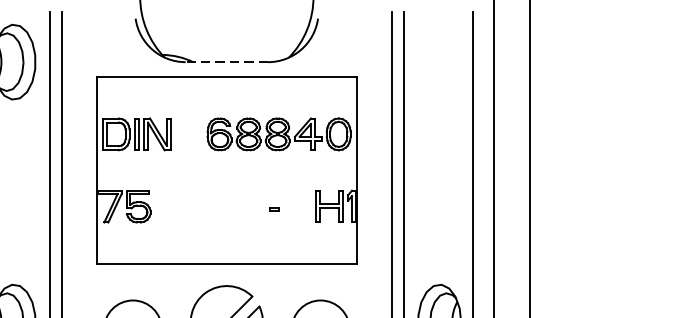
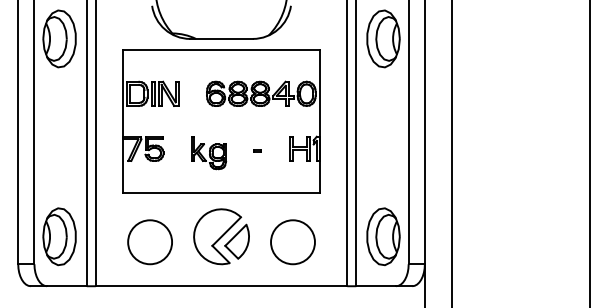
line: (226, 61) -> (221, 38), dashed -> solid
part: (439, 61) -> (383, 38), added
part: (211, 212) -> (209, 153), added

